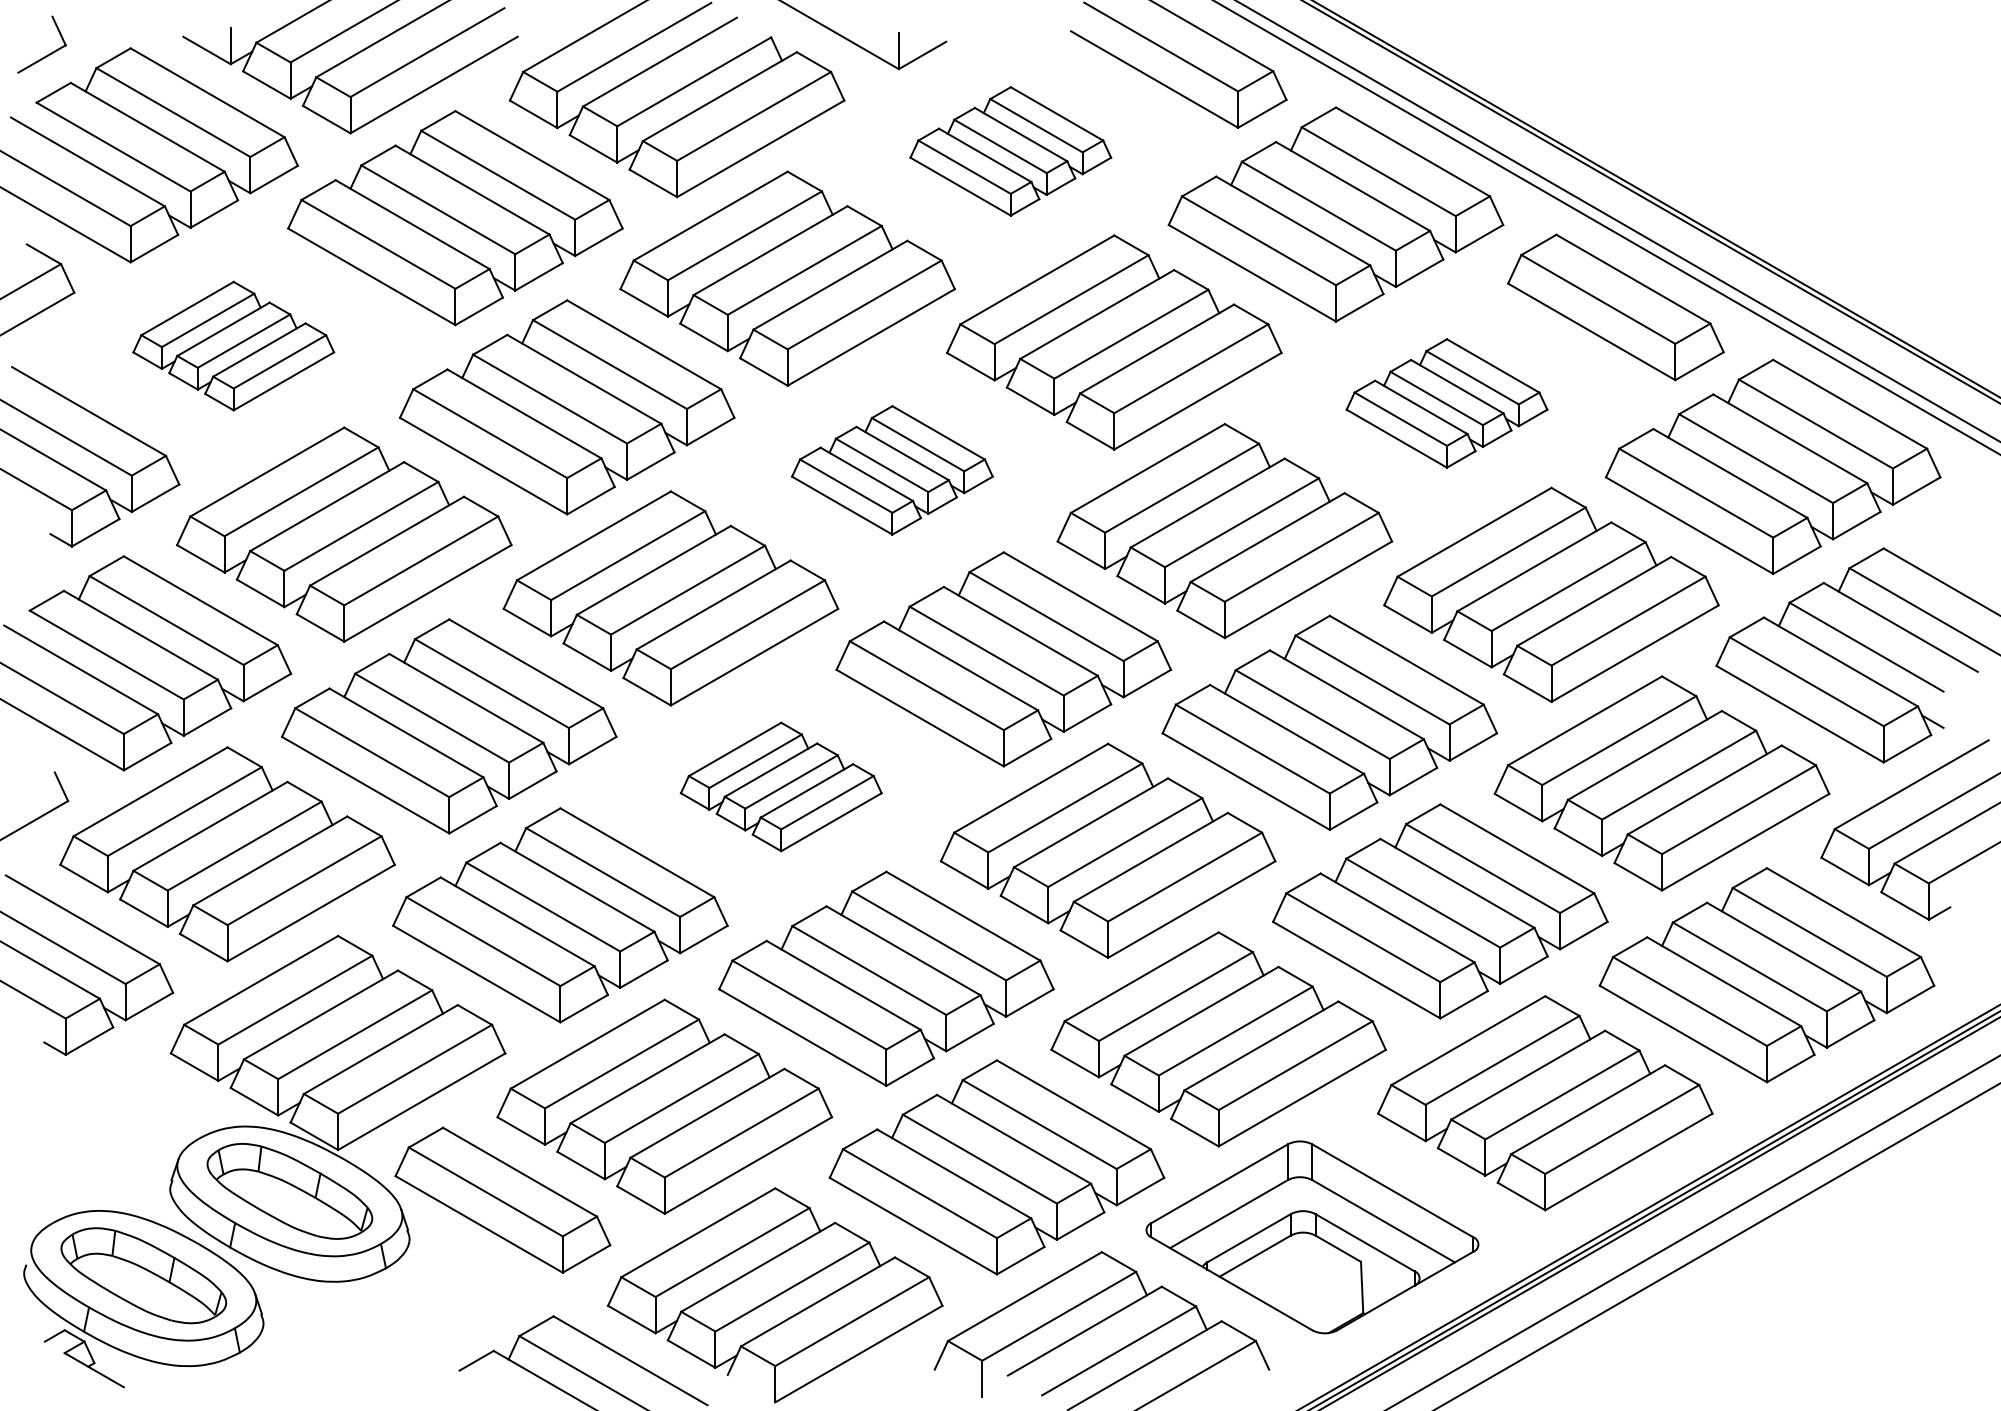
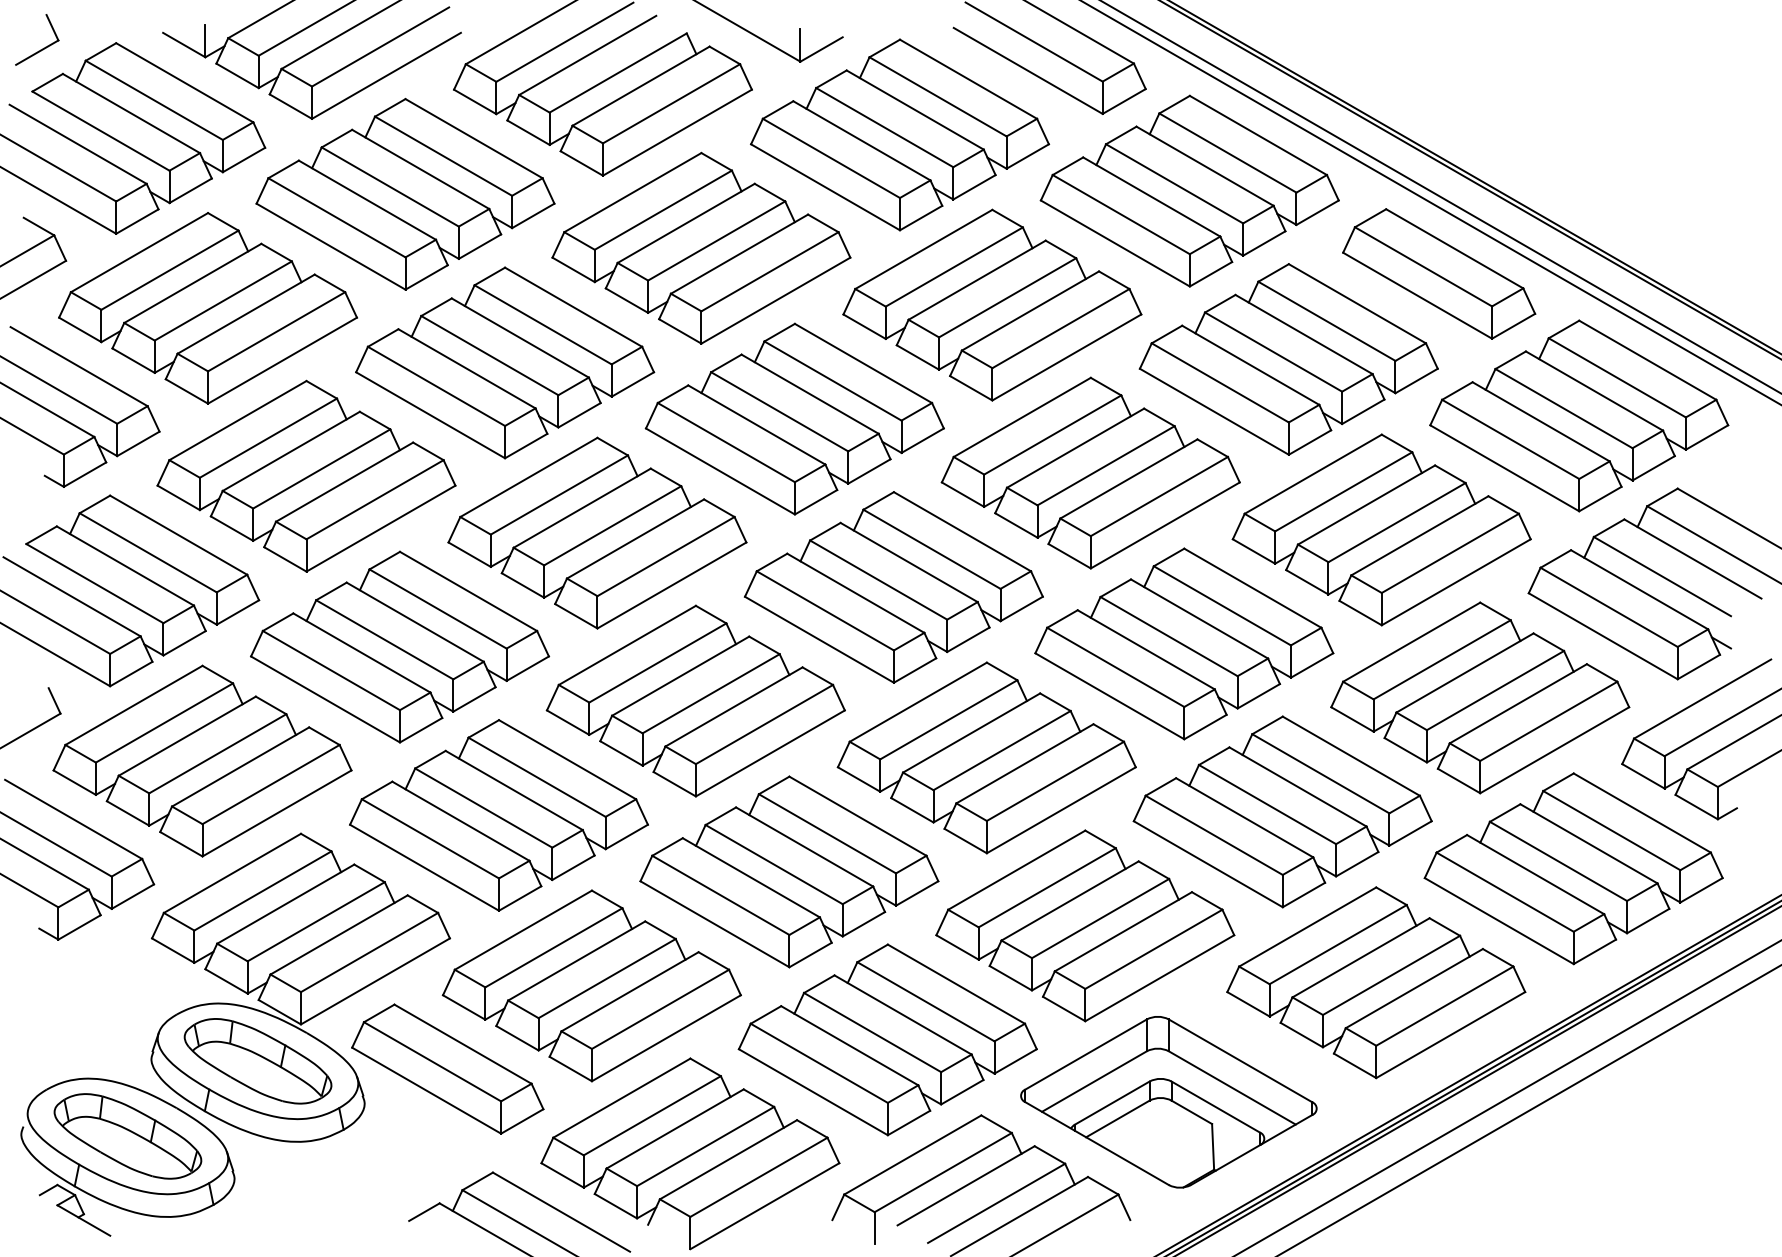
part: (1011, 150) -> (900, 134), size x1.67
part: (233, 346) -> (207, 308), size x1.67
part: (1446, 403) -> (1288, 359), size x1.67
part: (892, 469) -> (794, 418), size x1.67
part: (781, 786) -> (695, 700), size x1.67

